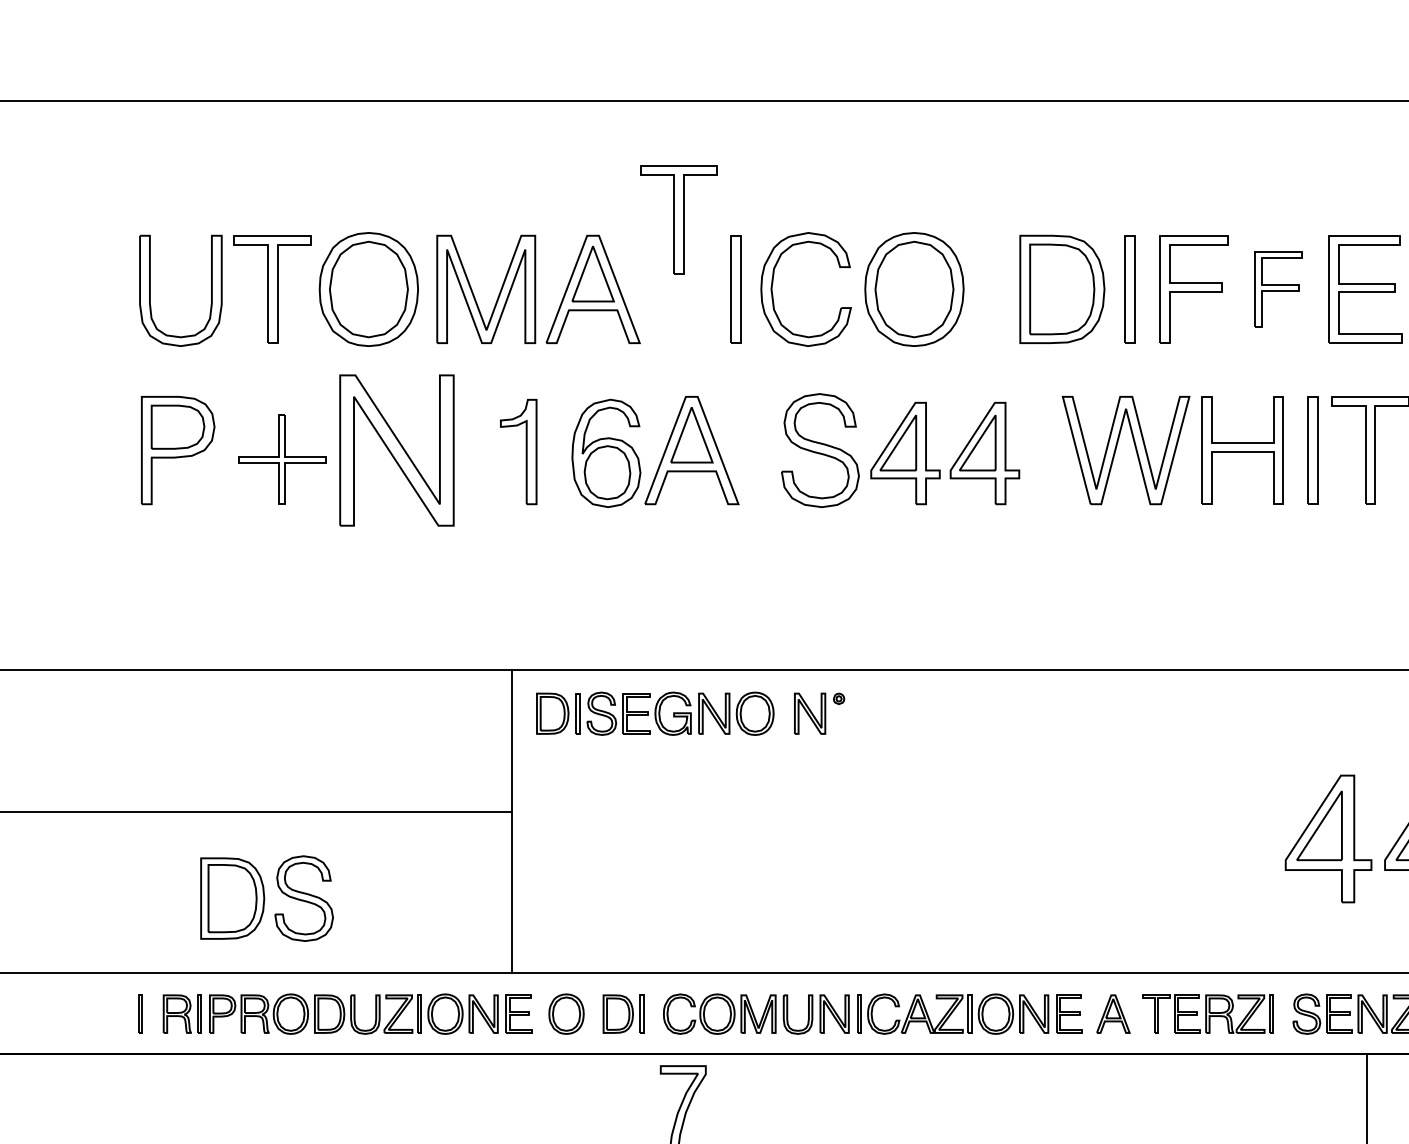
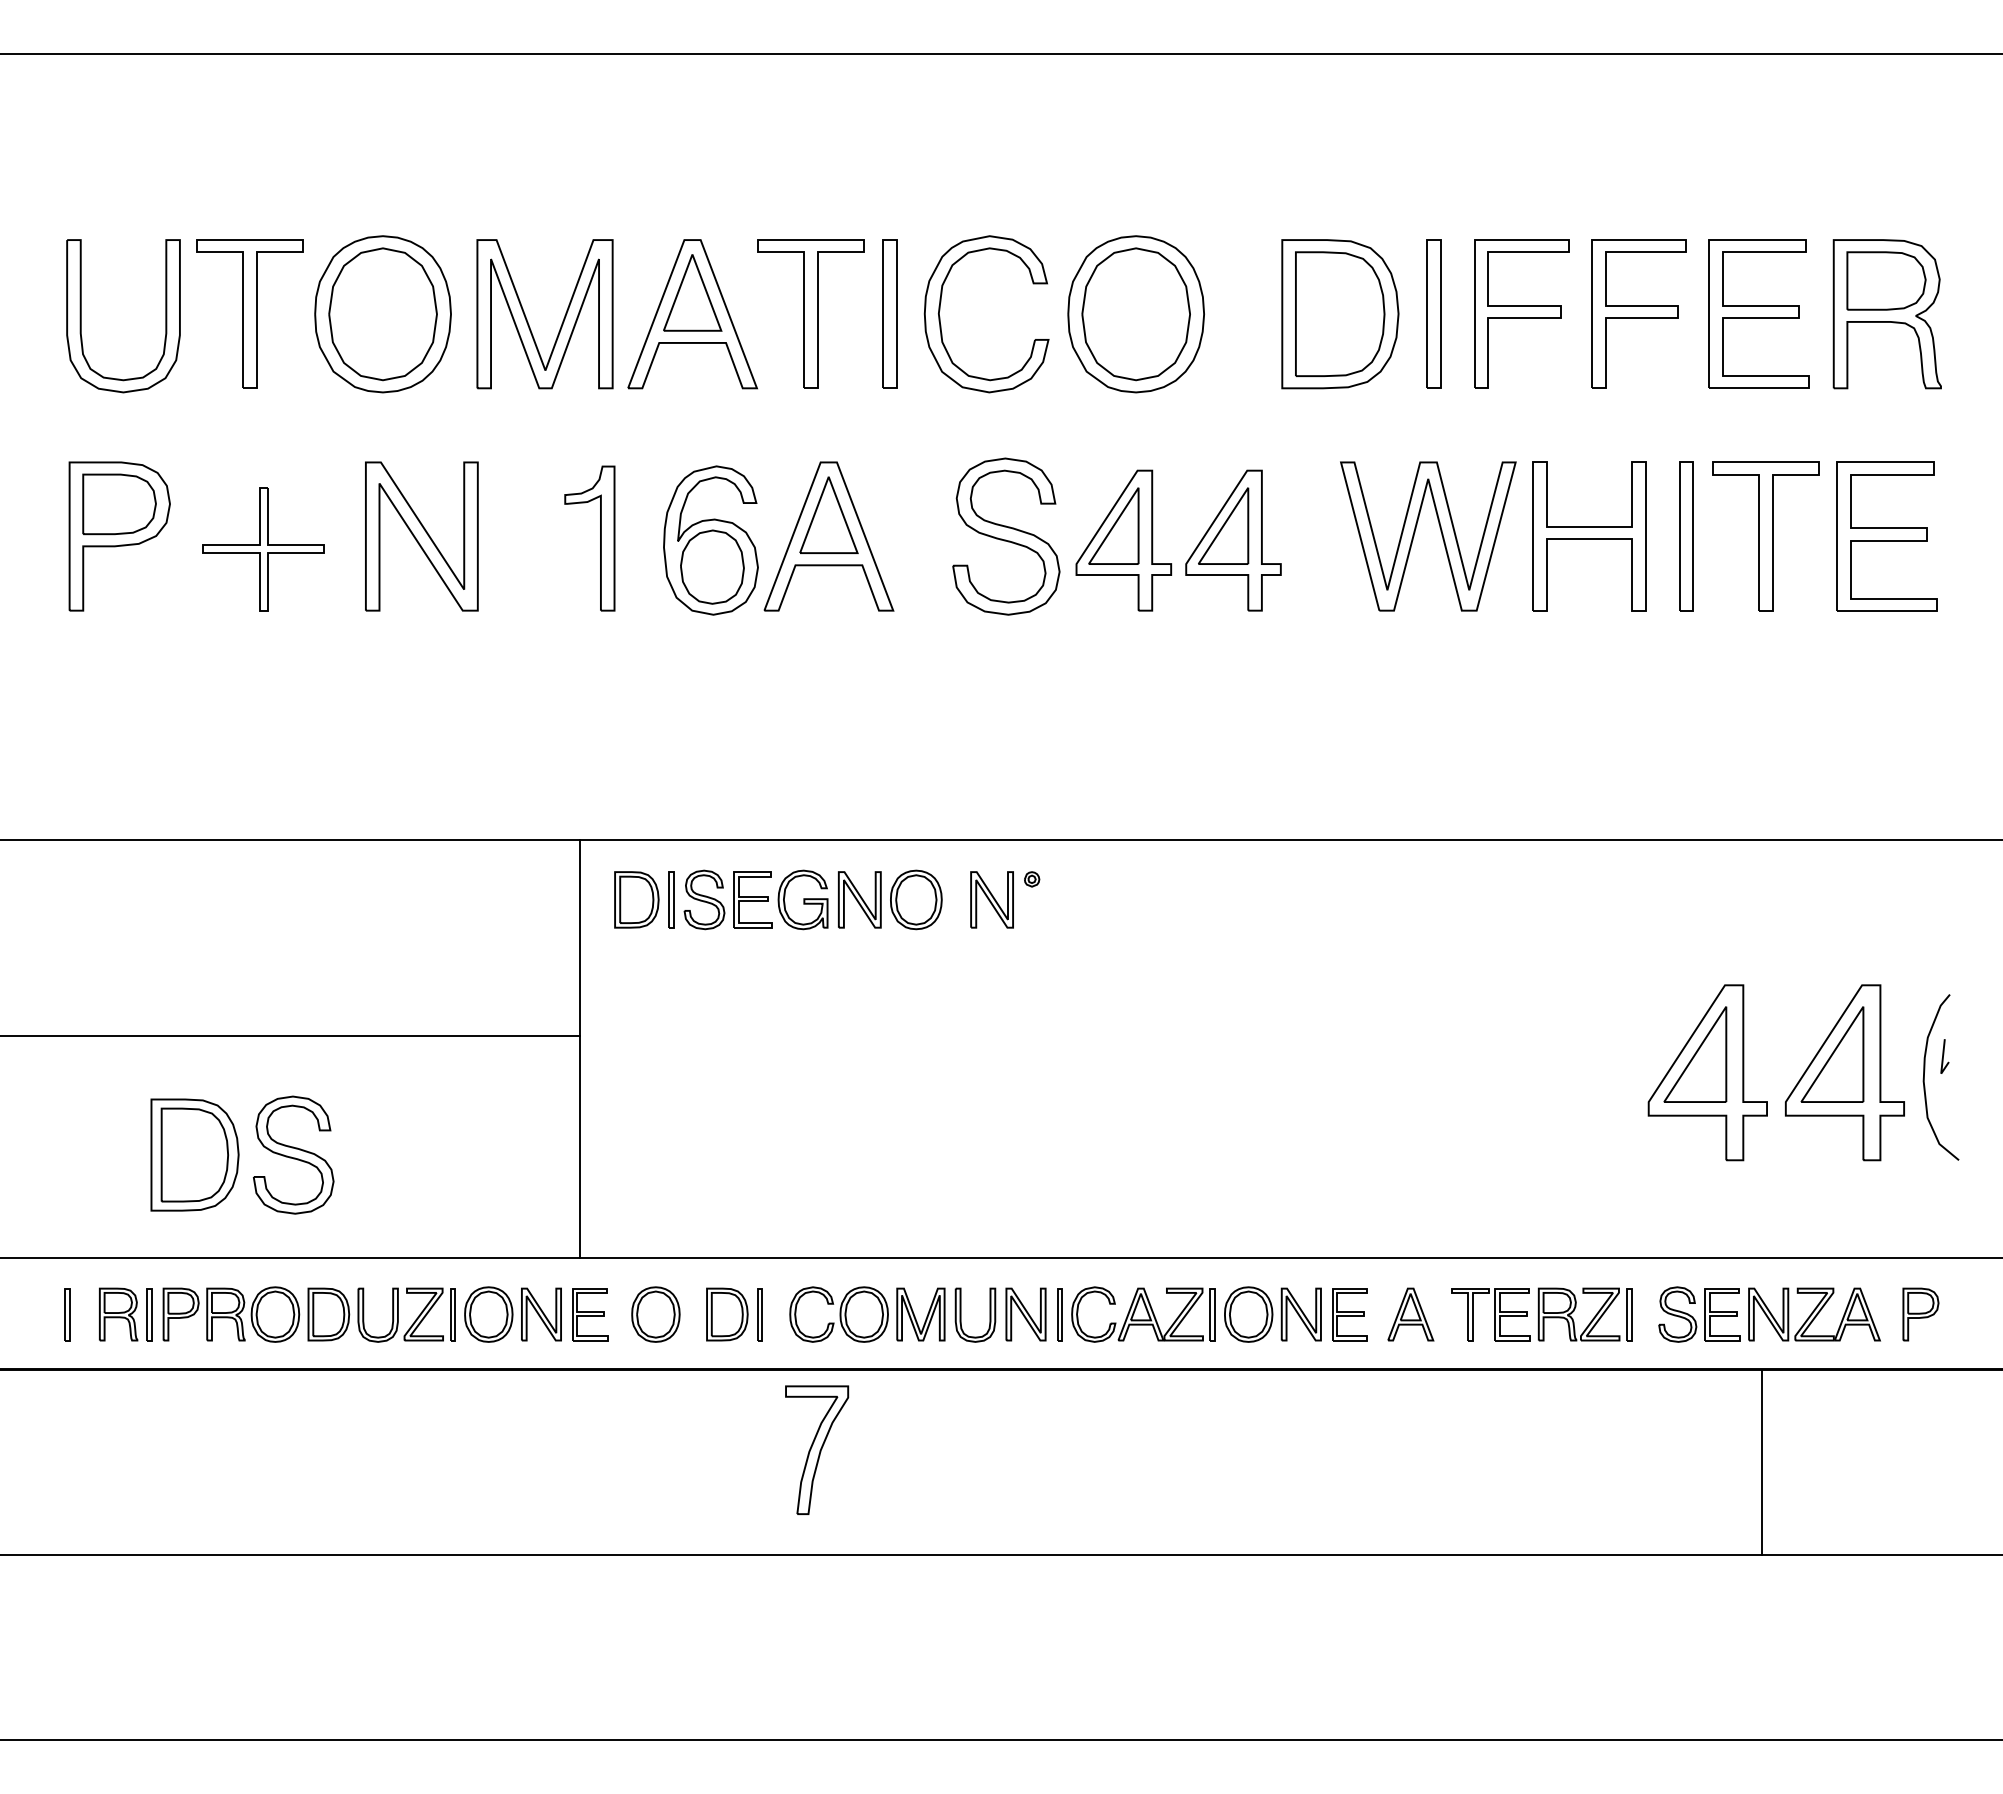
part: (678, 219) -> (810, 313), moved
part: (1278, 288) -> (1638, 313), size x1.43
part: (396, 450) -> (421, 536), size x0.71

